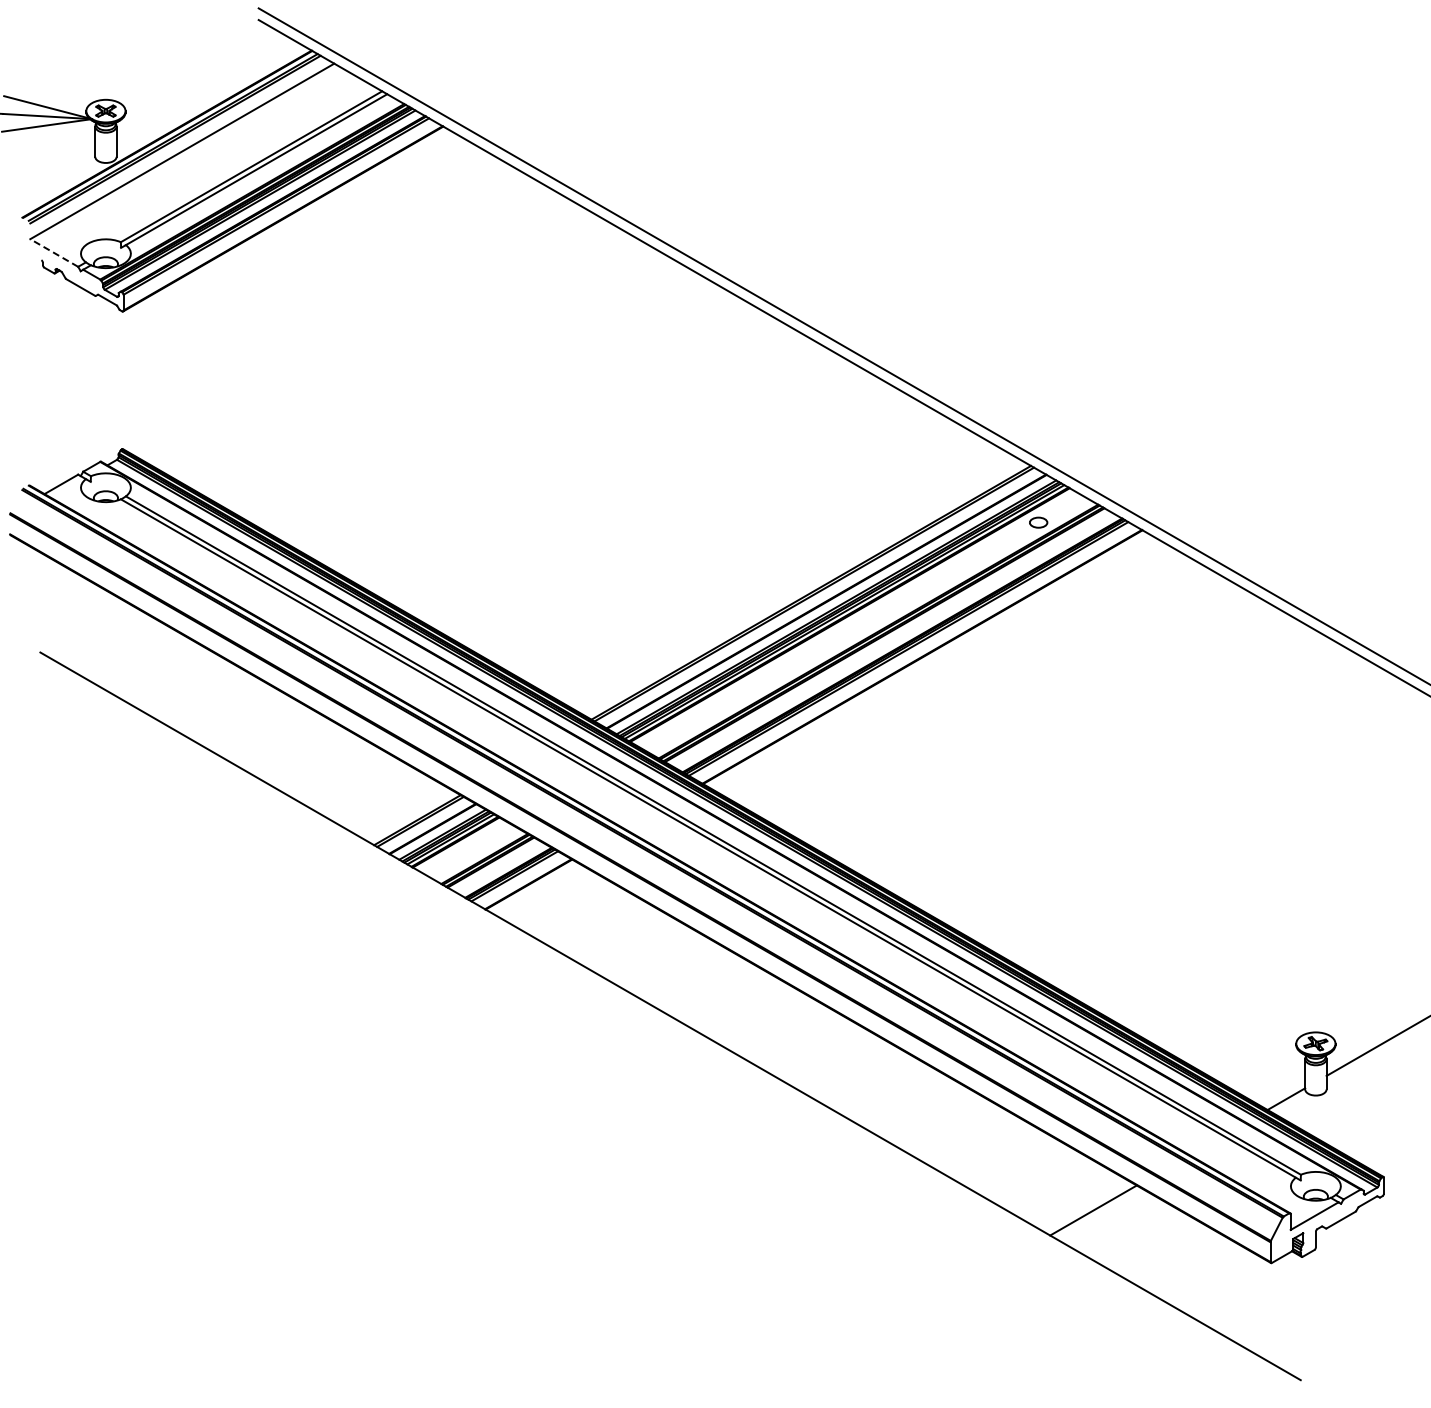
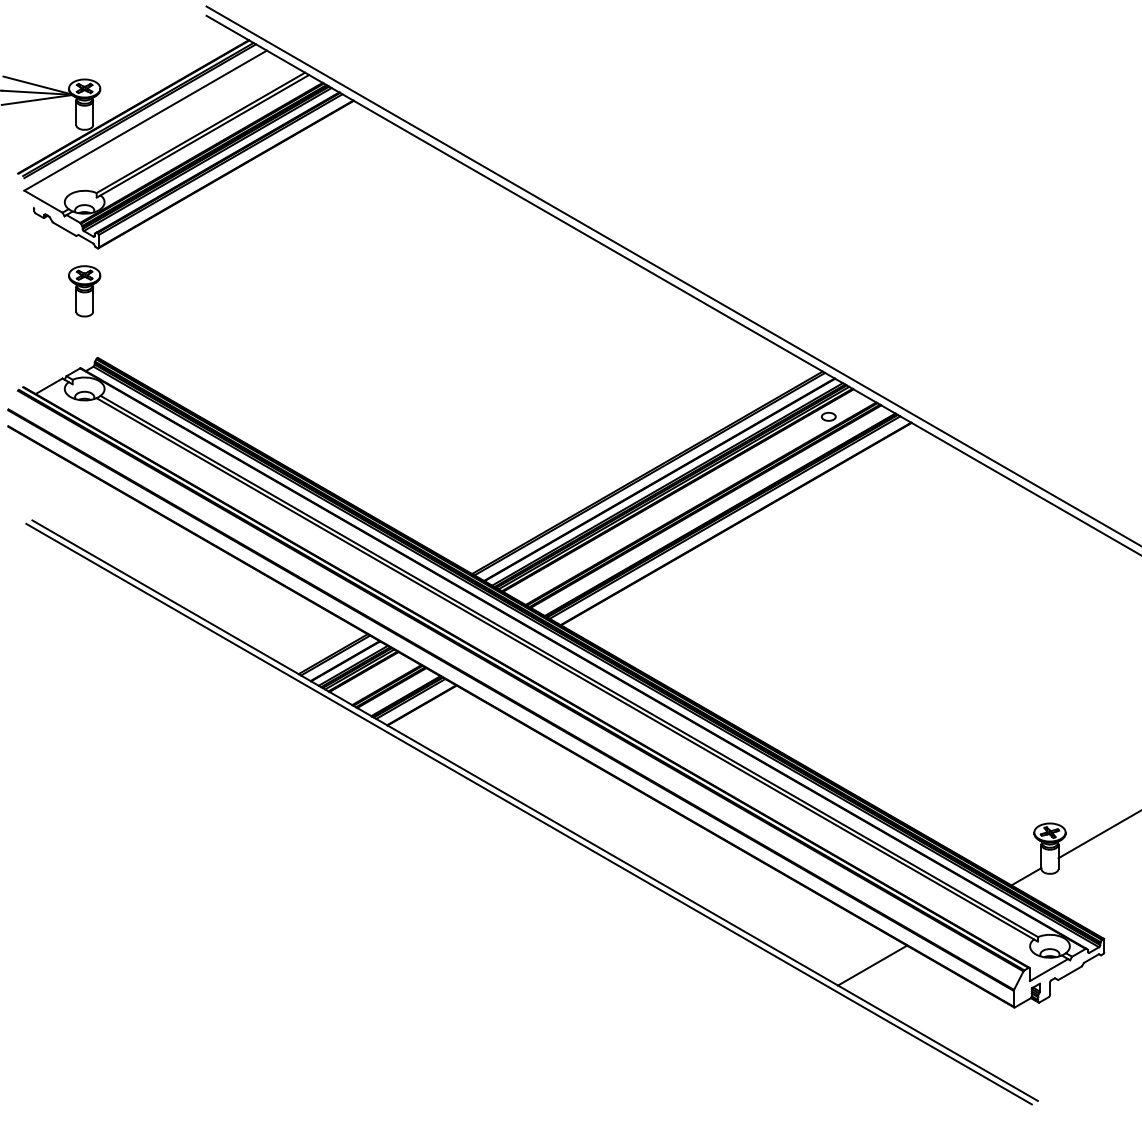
line: (54, 253) -> (43, 202), dashed -> solid
part: (105, 365) -> (84, 291), added
line: (662, 1020) -> (528, 814), added

